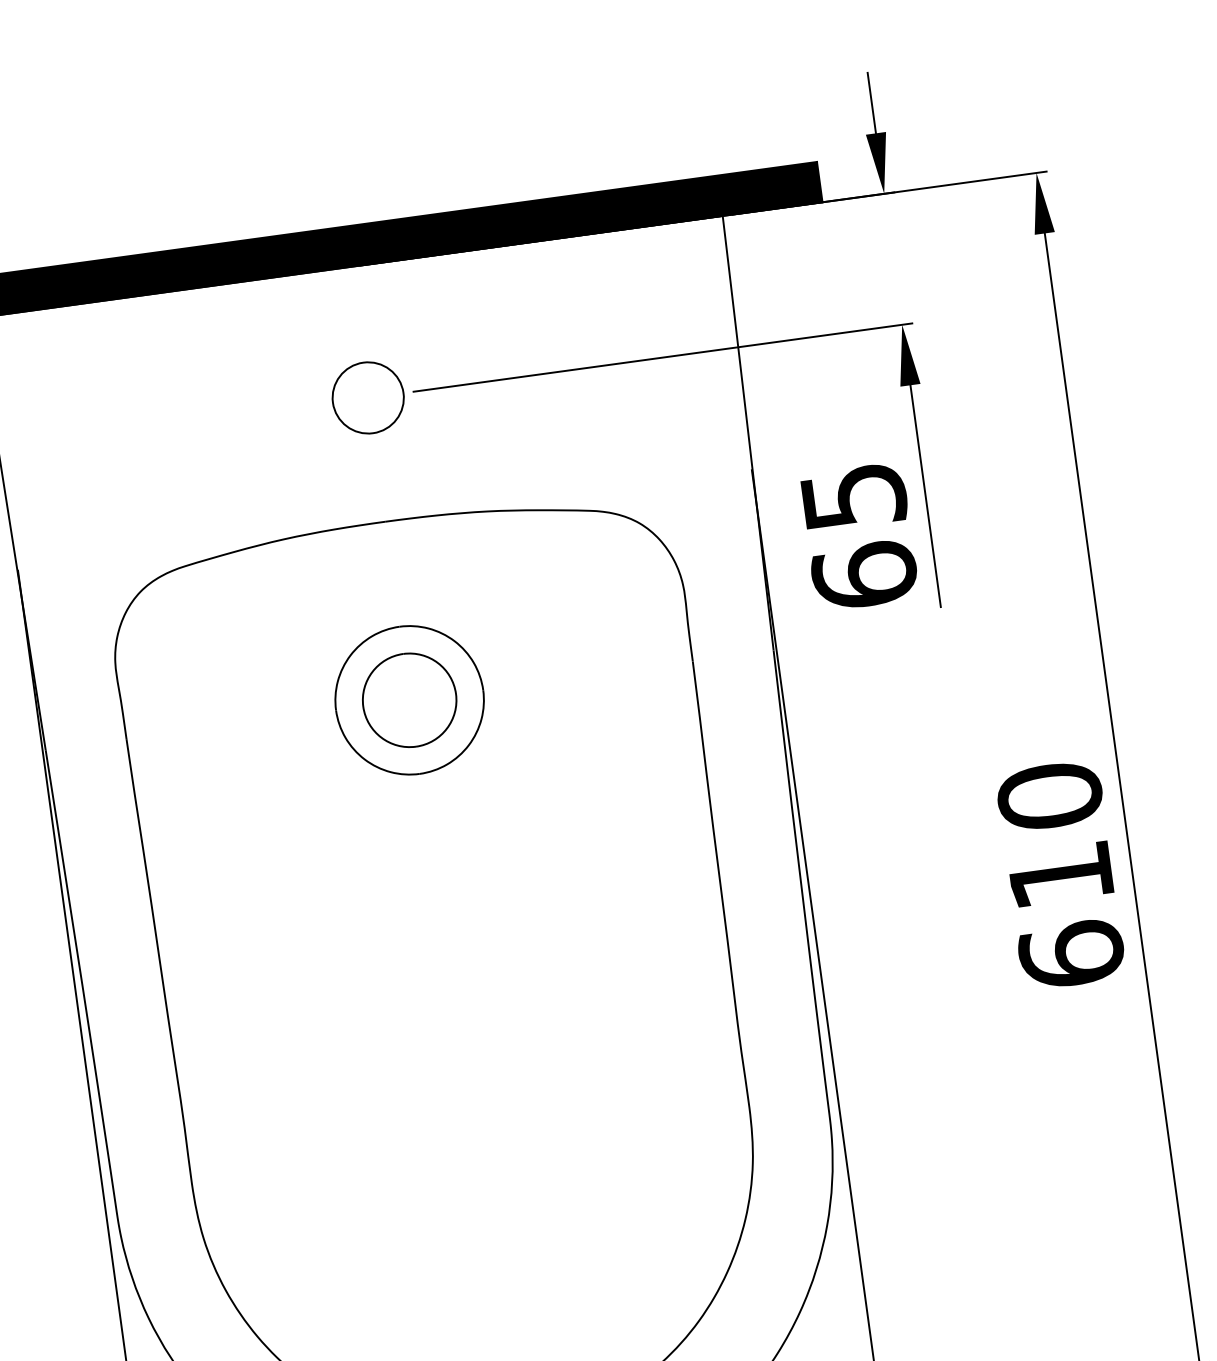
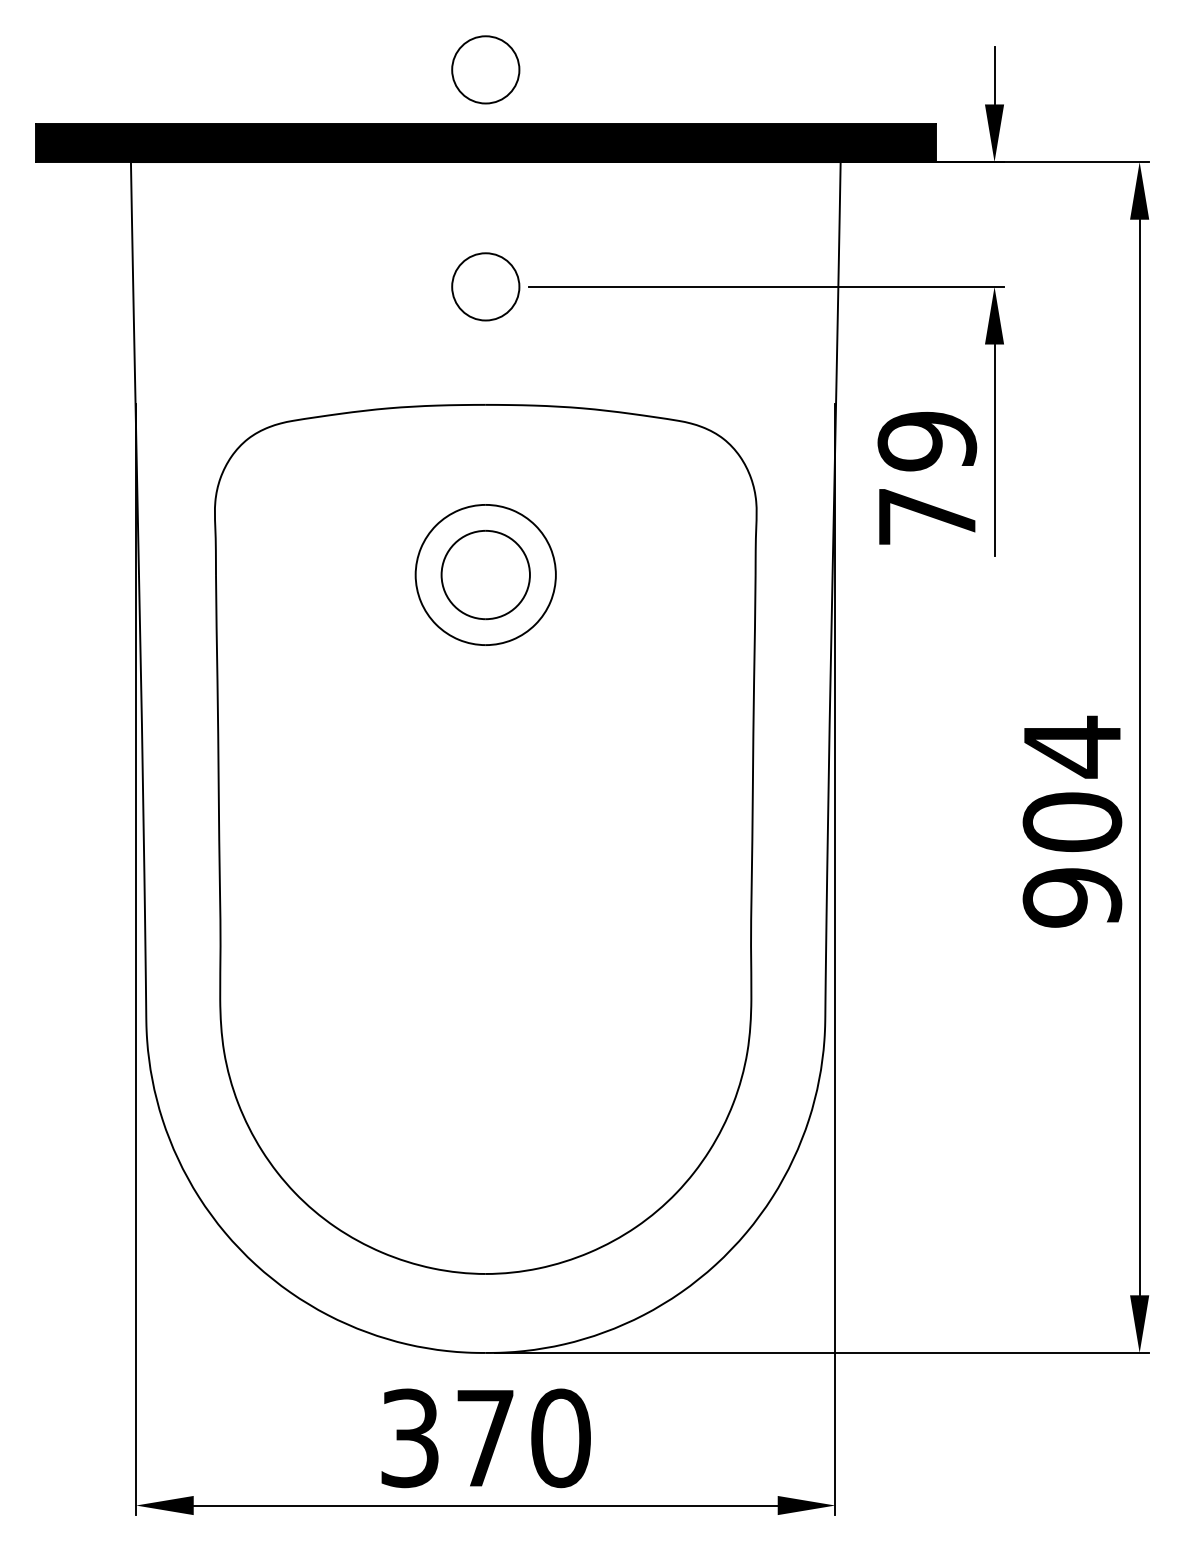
circle: (336, 169) -> (485, 69), added
text: (859, 535) -> (927, 478), 65 -> 79
text: (1060, 874) -> (1072, 821), 610 -> 904

